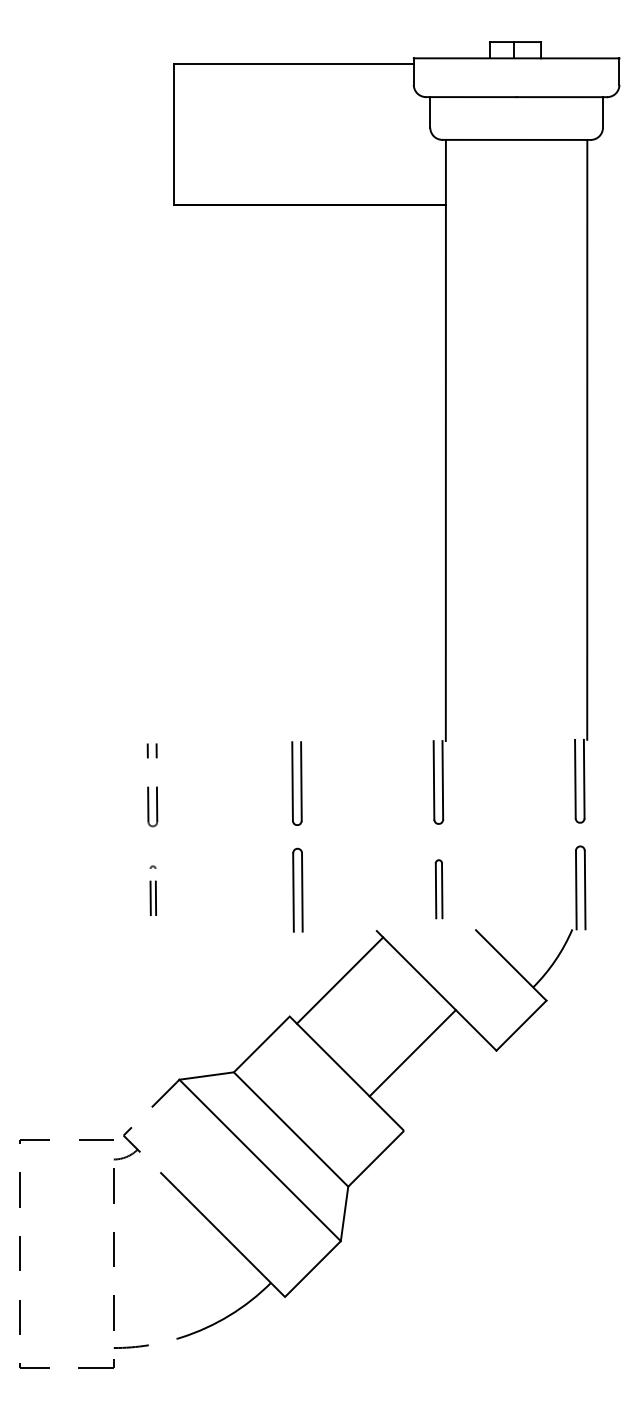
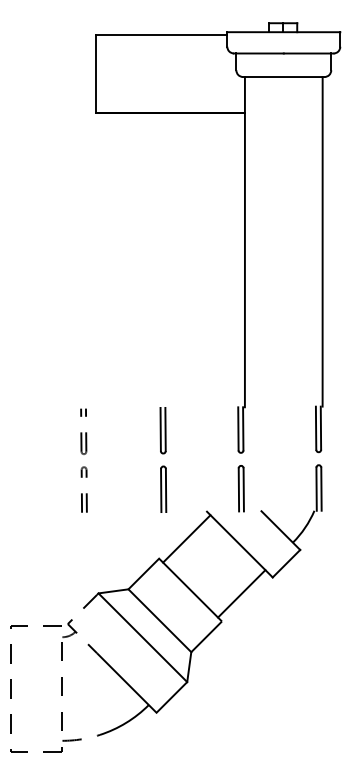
part: (437, 888) -> (240, 488), size x1.43
part: (152, 890) -> (83, 489), size x1.67
line: (412, 1052) -> (241, 593), moved

